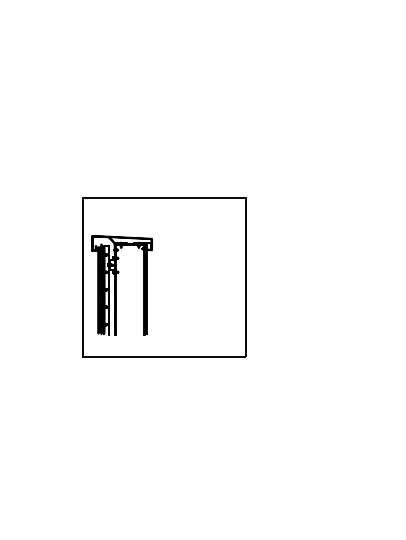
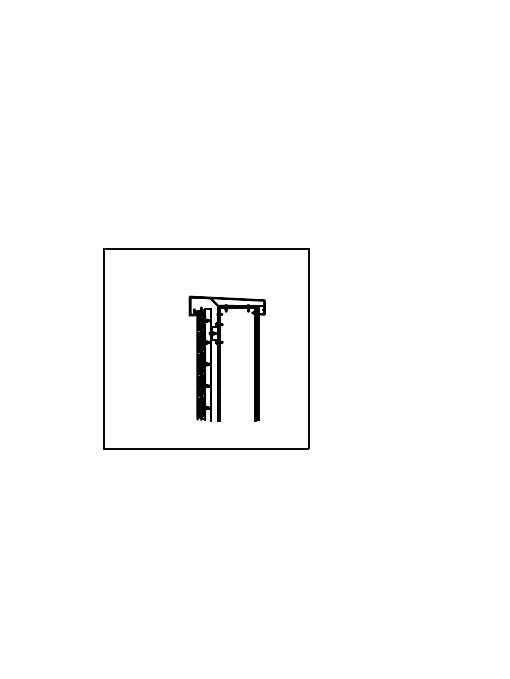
part: (121, 285) -> (226, 358), moved

